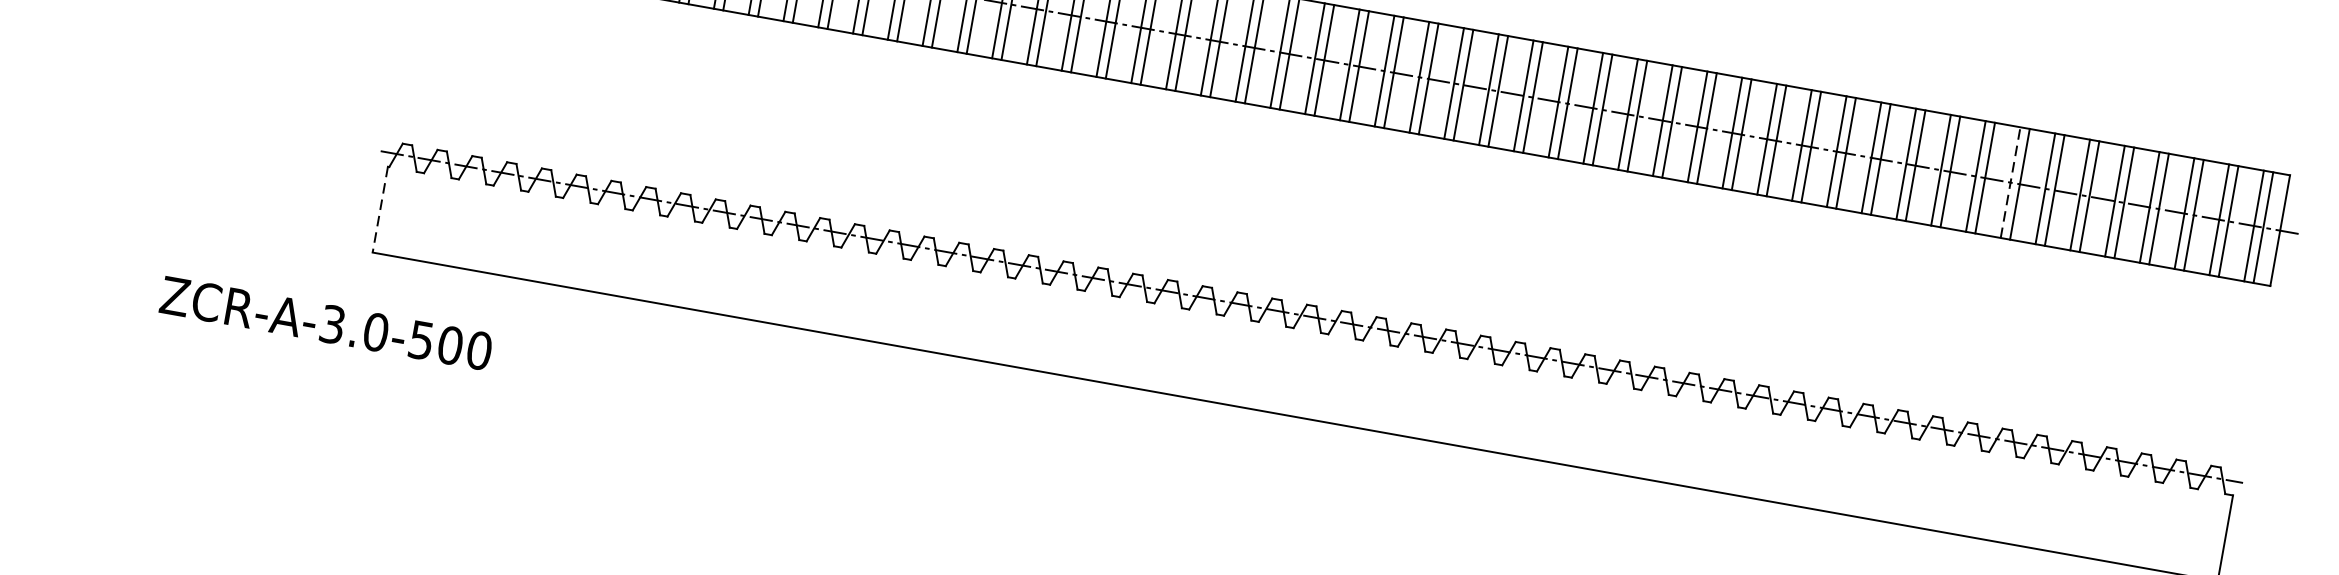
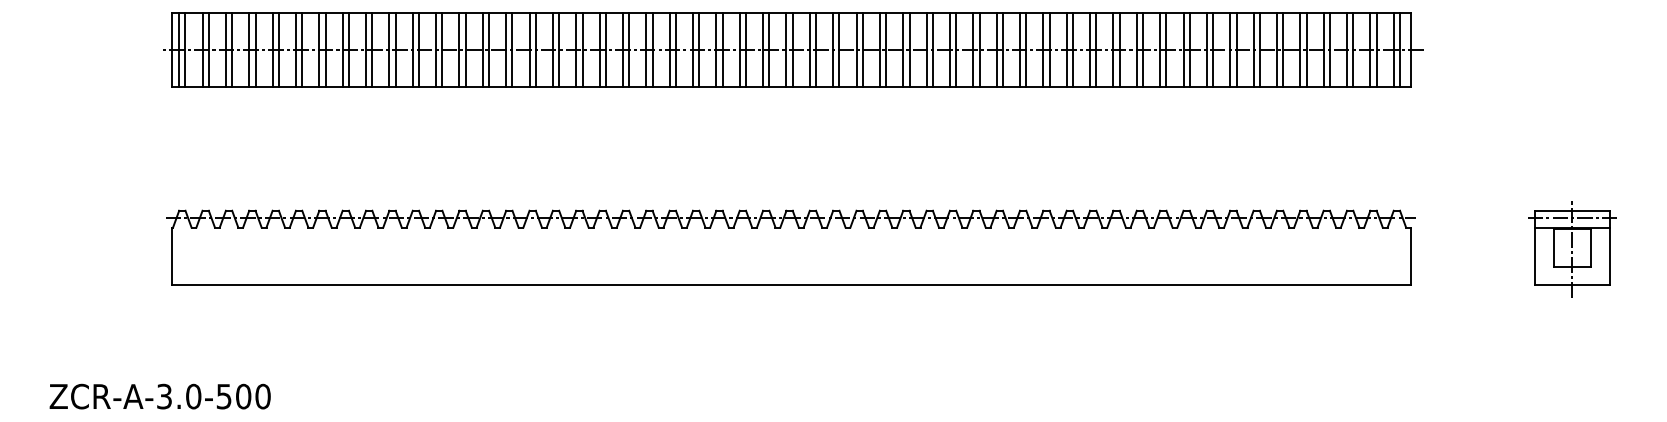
line: (2011, 182) -> (1230, 49), dashed -> solid
line: (380, 210) -> (172, 256), dashed -> solid
text: (325, 323) -> (159, 396), moved

